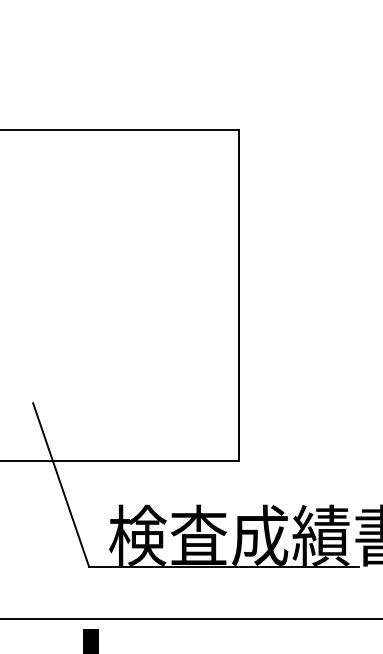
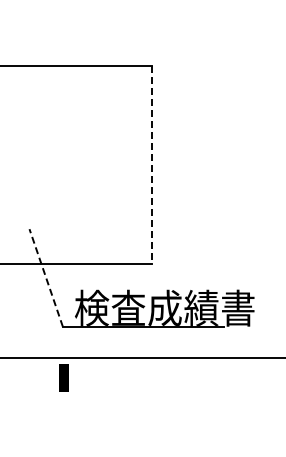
line: (239, 296) -> (152, 165), solid -> dashed
line: (61, 485) -> (46, 278), solid -> dashed

